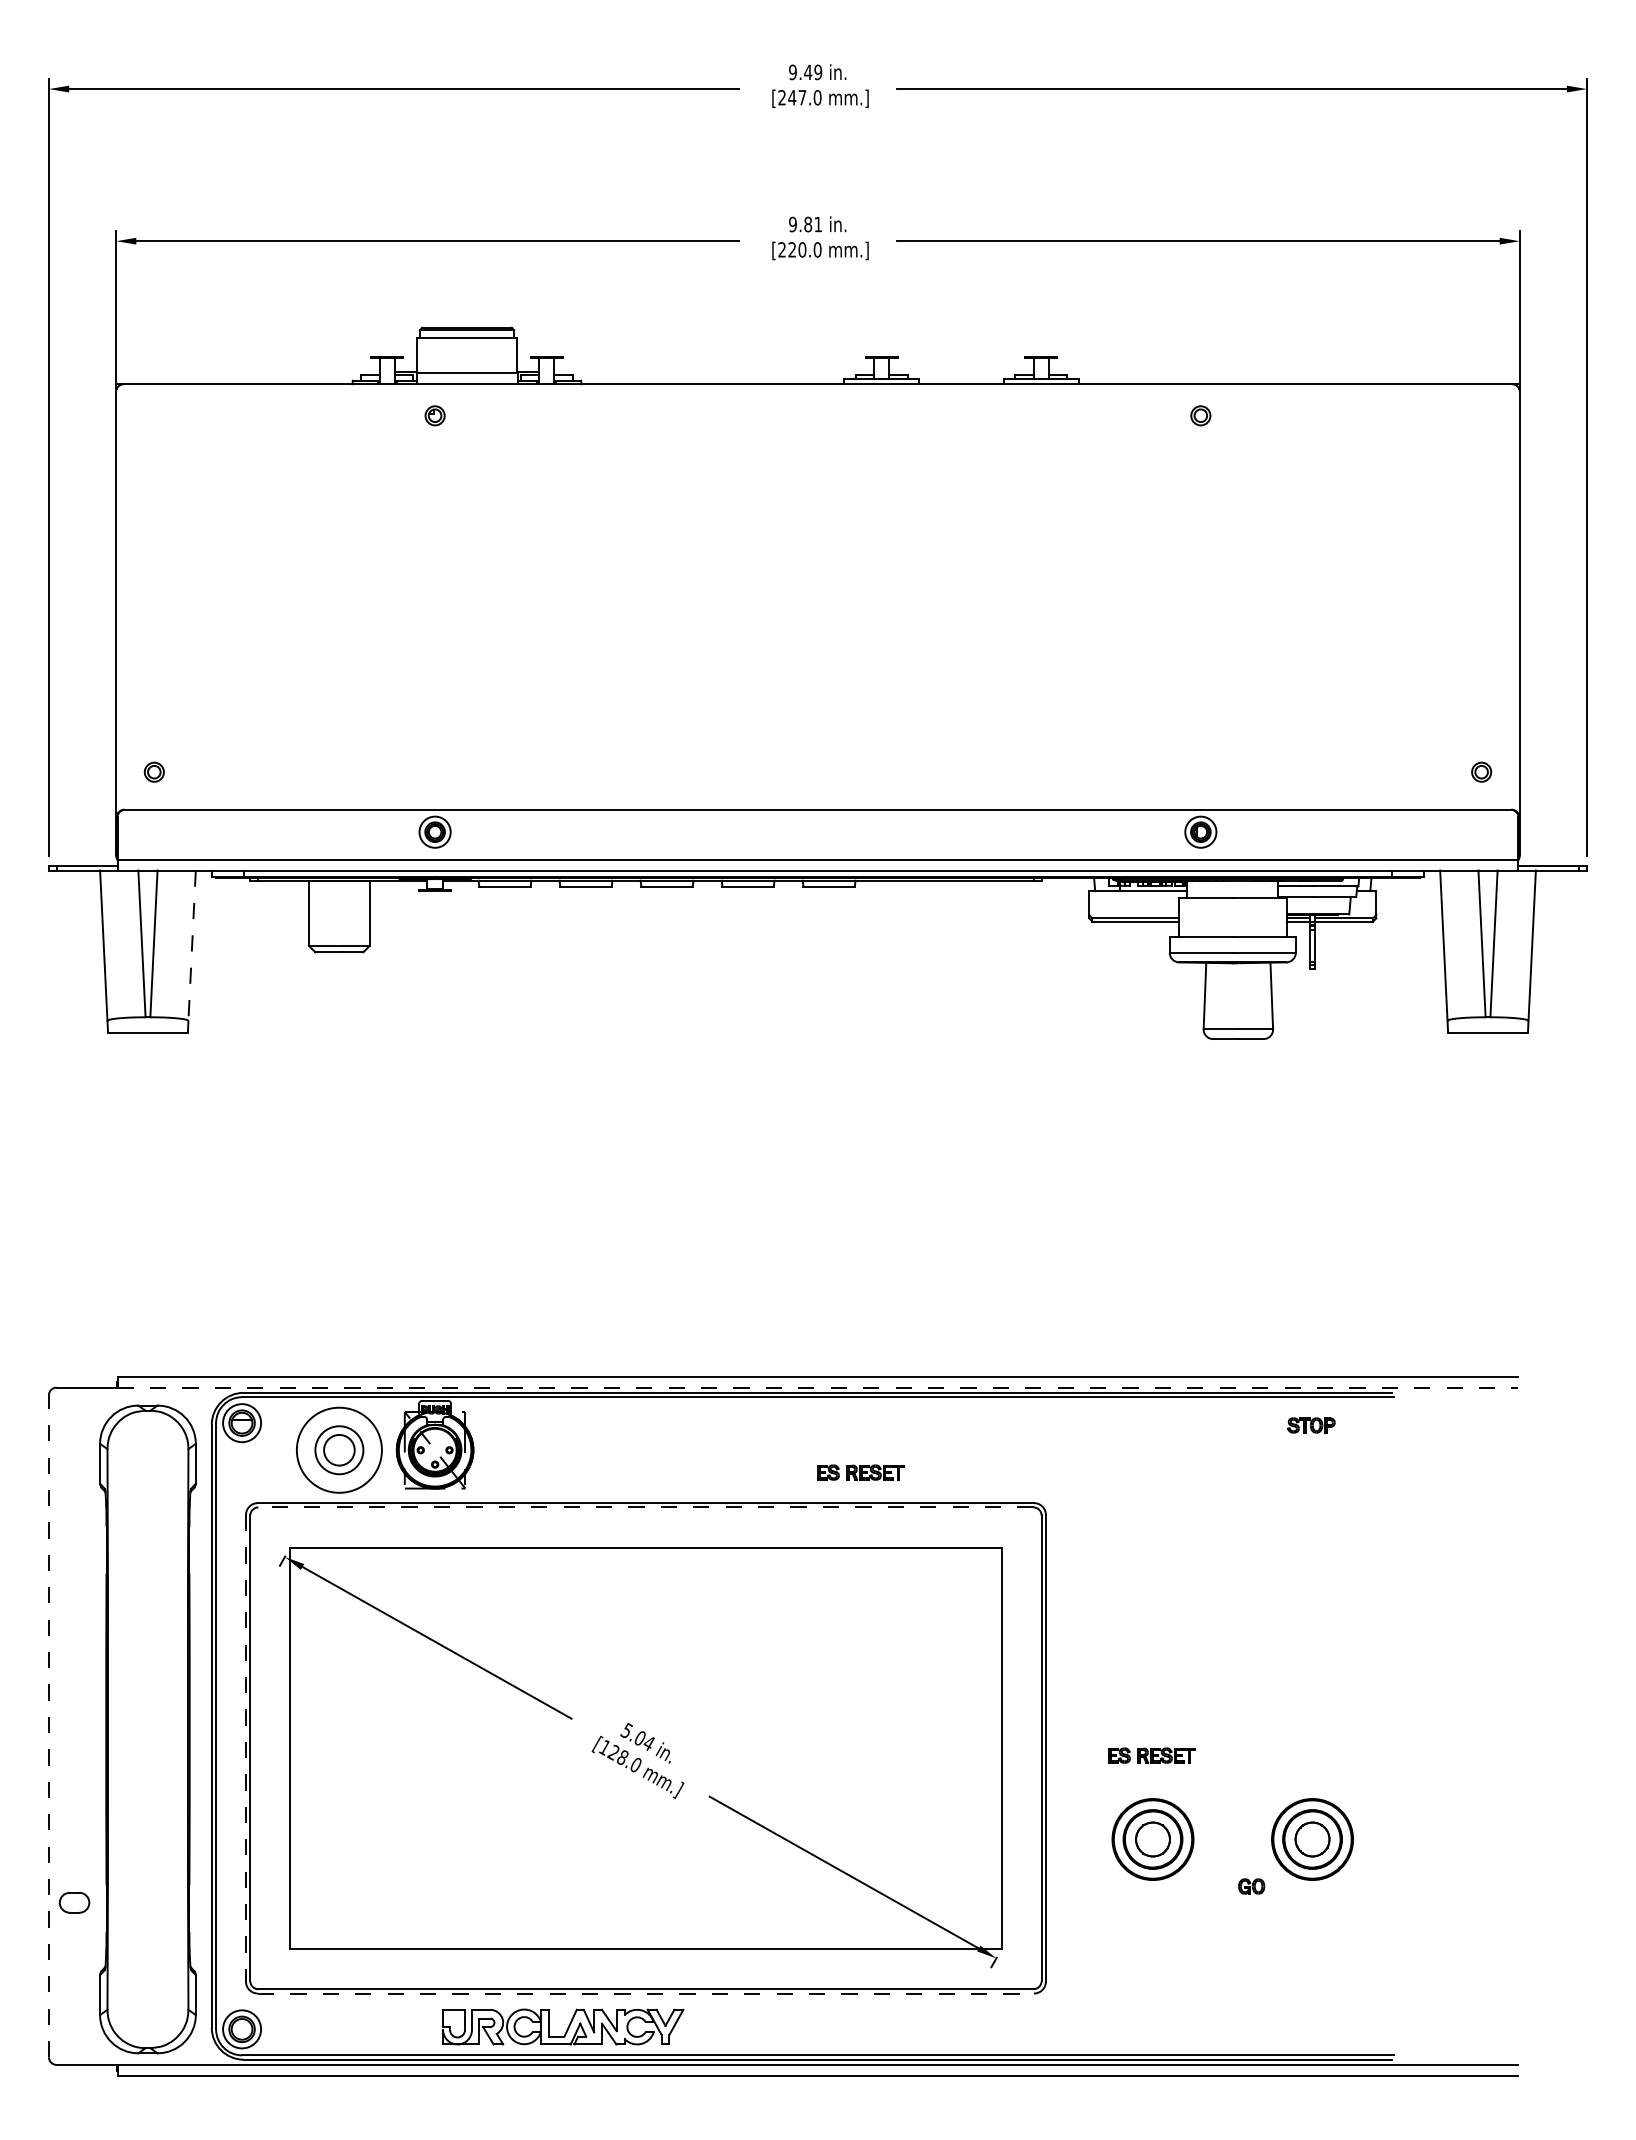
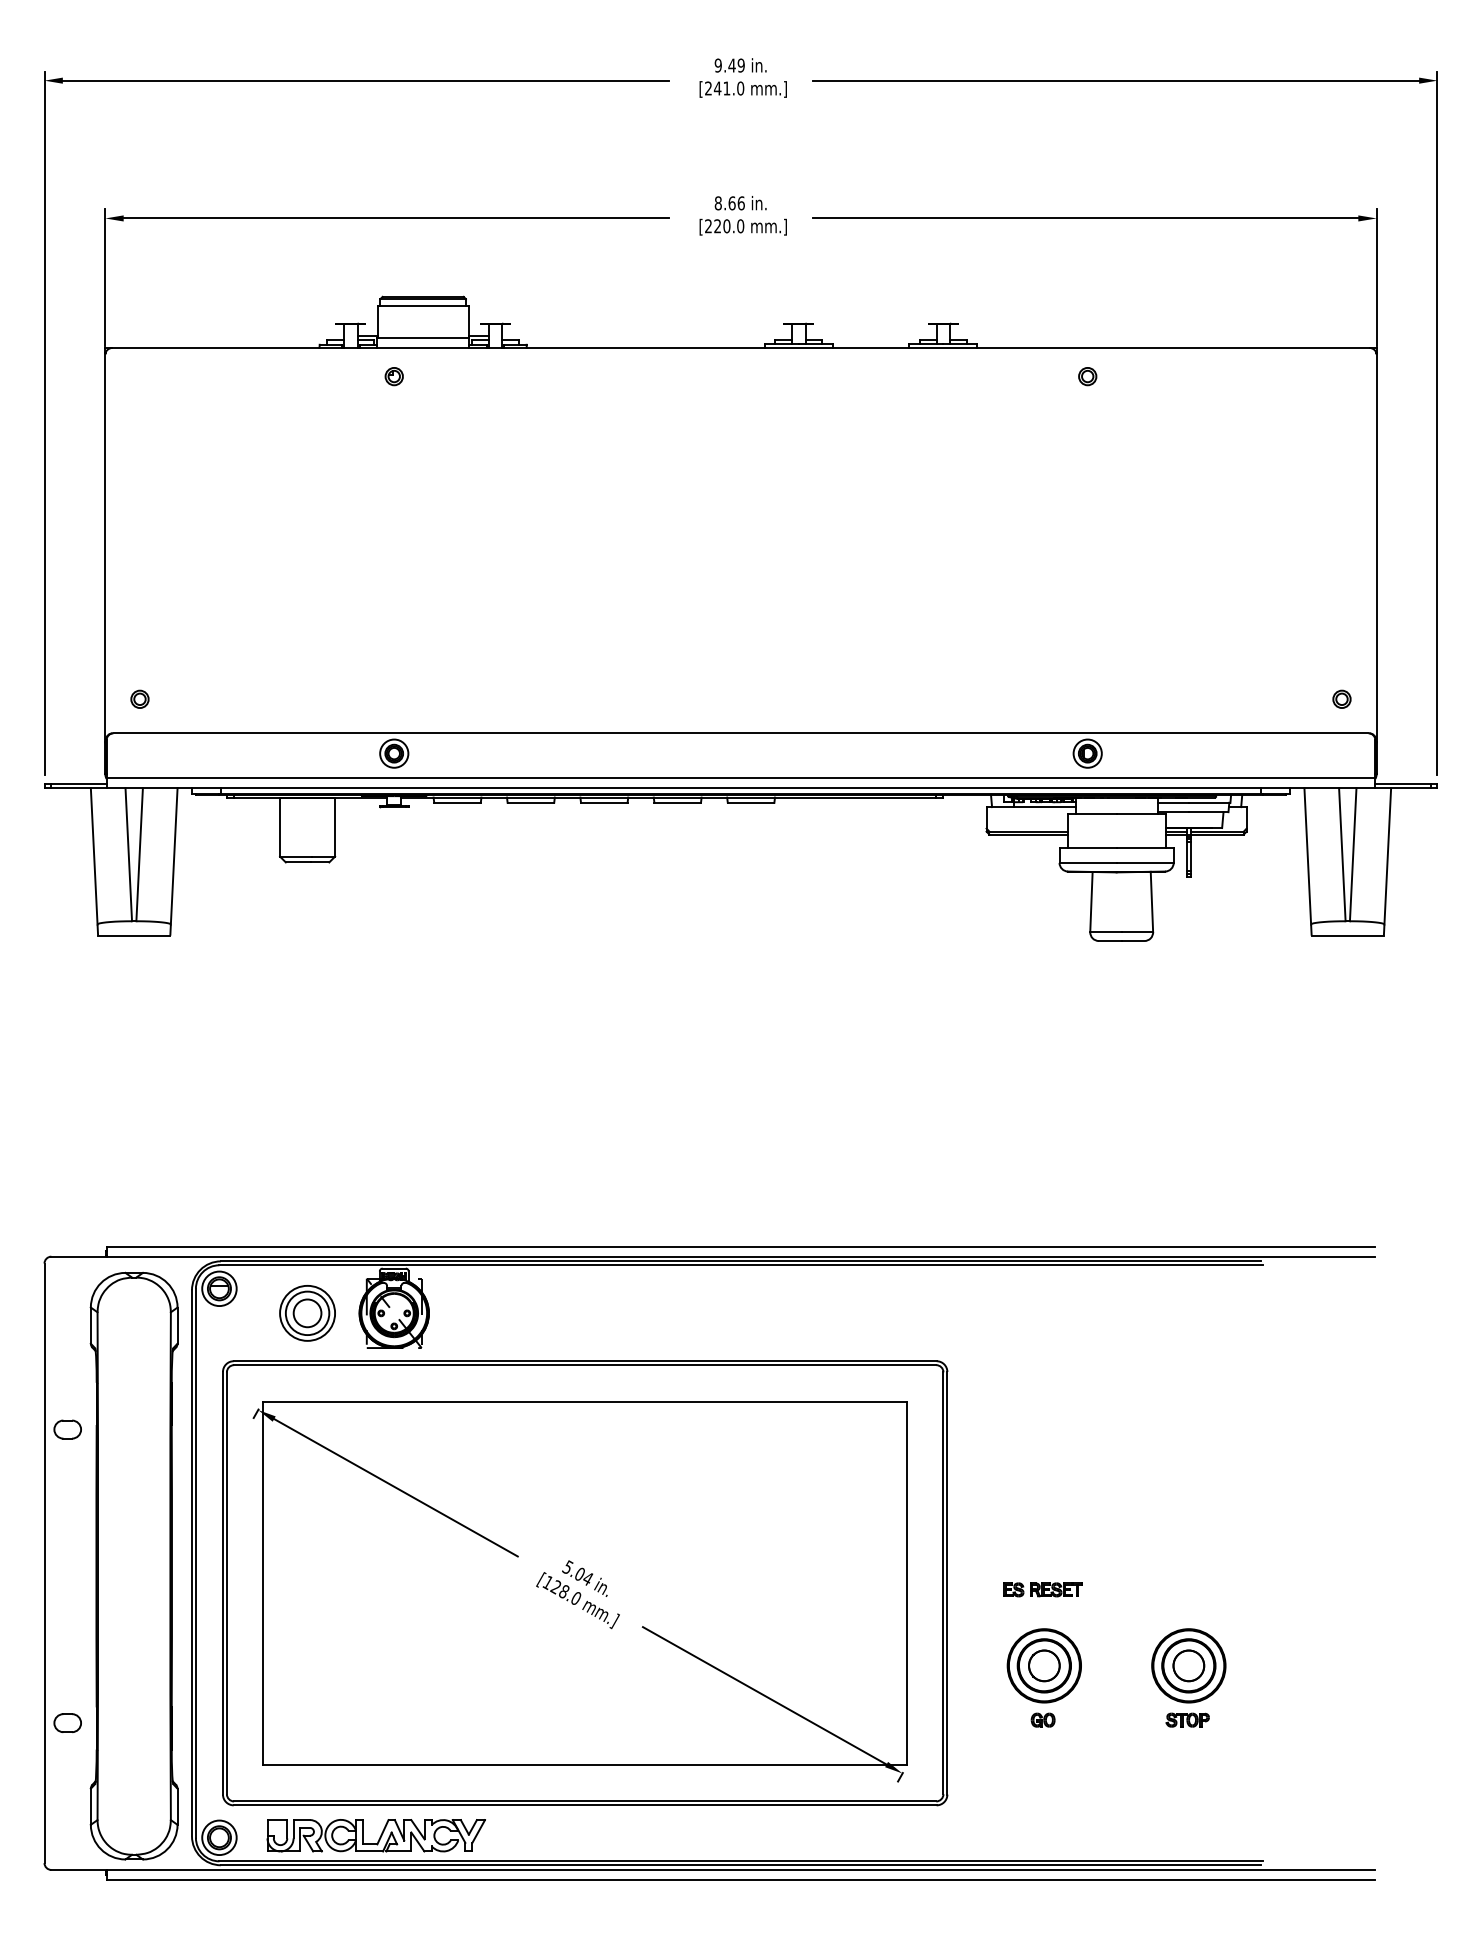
text: (802, 97) -> (726, 88), [247.0 -> [241.0
text: (805, 224) -> (729, 203), 9.81 -> 8.66
line: (192, 946) -> (174, 857), dashed -> solid
line: (818, 1387) -> (741, 1256), dashed -> solid
part: (1311, 1425) -> (1187, 1720), moved
circle: (339, 1449) -> (307, 1312), size x0.71
part: (860, 1472) -> (779, 1333), removed
line: (645, 1507) -> (584, 1365), dashed -> solid
part: (74, 1578) -> (67, 1429), added
line: (48, 1725) -> (44, 1562), dashed -> solid
line: (245, 1748) -> (222, 1583), dashed -> solid
part: (1251, 1886) -> (1043, 1720), moved
line: (646, 1993) -> (585, 1805), dashed -> solid
part: (563, 2026) -> (376, 1835), moved

